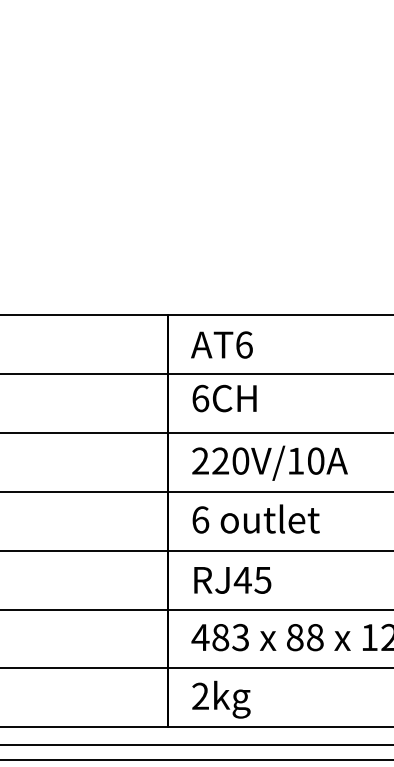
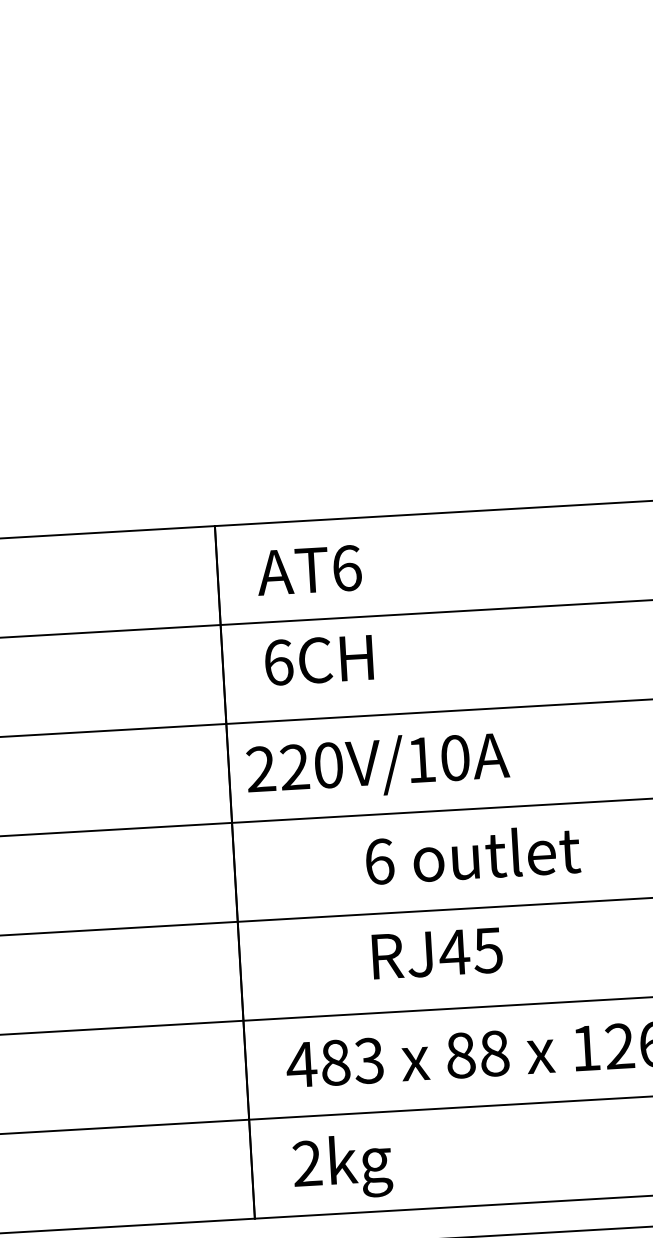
text: (269, 462) -> (377, 764), moved
text: (255, 518) -> (471, 853), moved
text: (232, 580) -> (437, 953), moved

